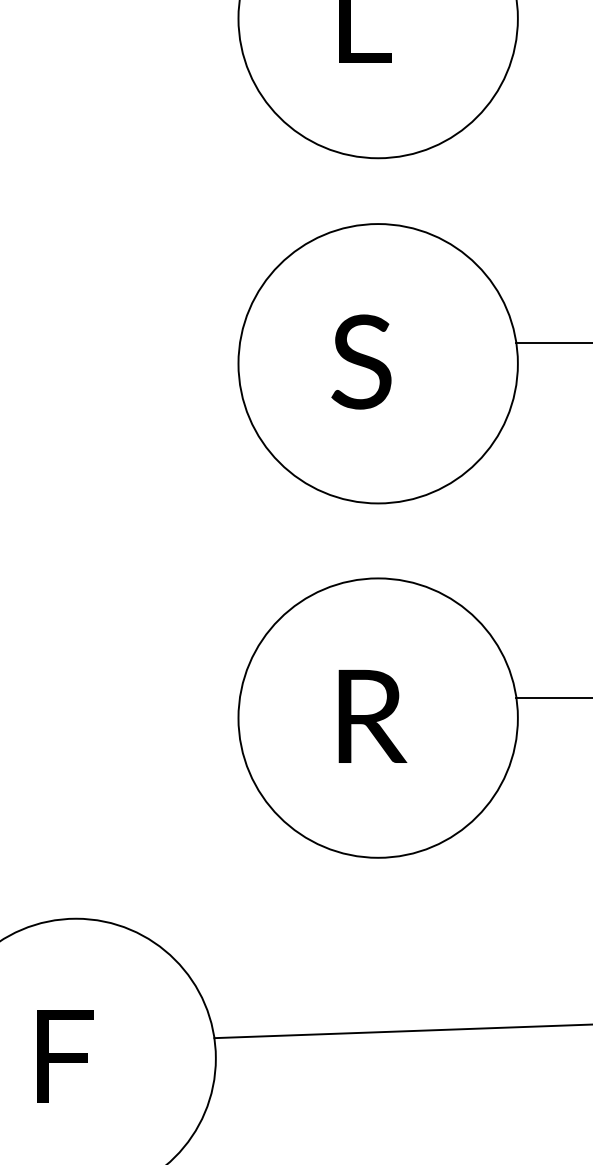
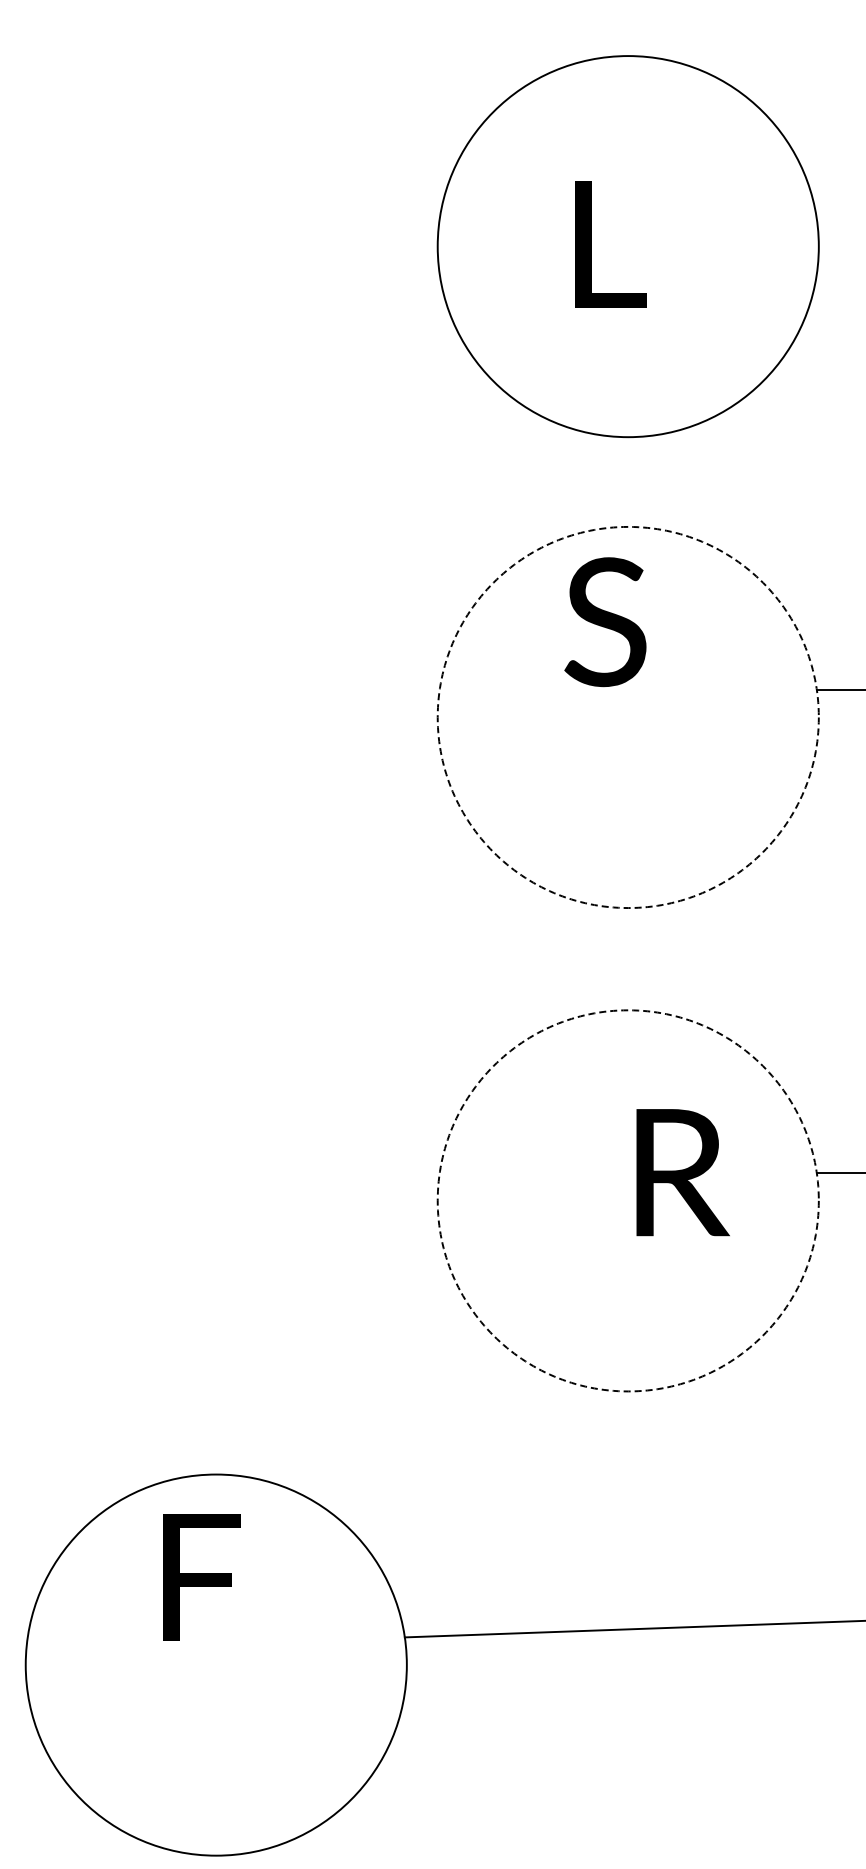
text: (361, 362) -> (605, 622), moved
circle: (377, 363) -> (627, 717), solid -> dashed
text: (372, 716) -> (682, 1172), moved
circle: (377, 717) -> (627, 1200), solid -> dashed
text: (65, 1056) -> (201, 1577), moved

